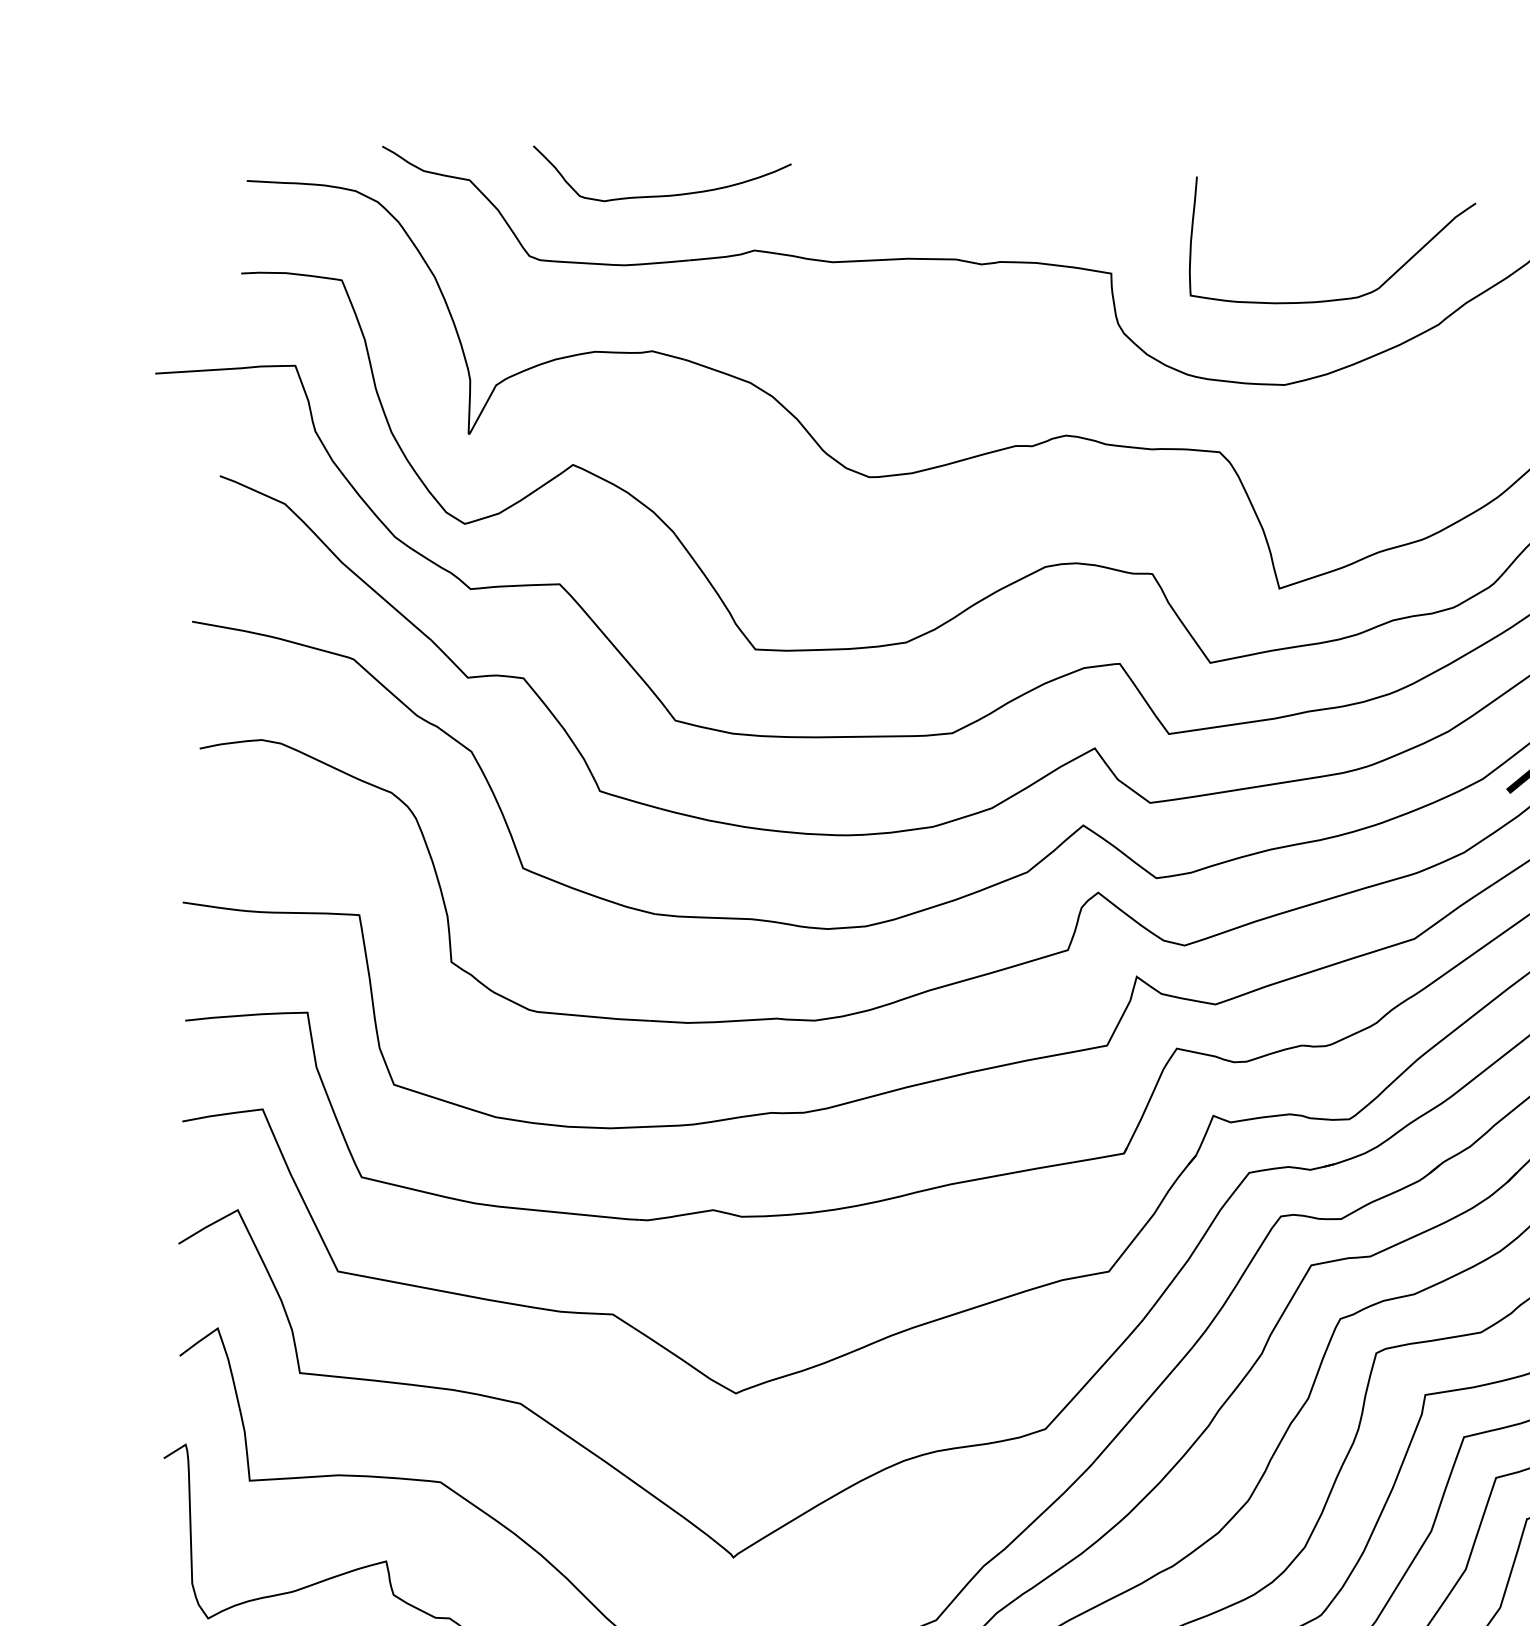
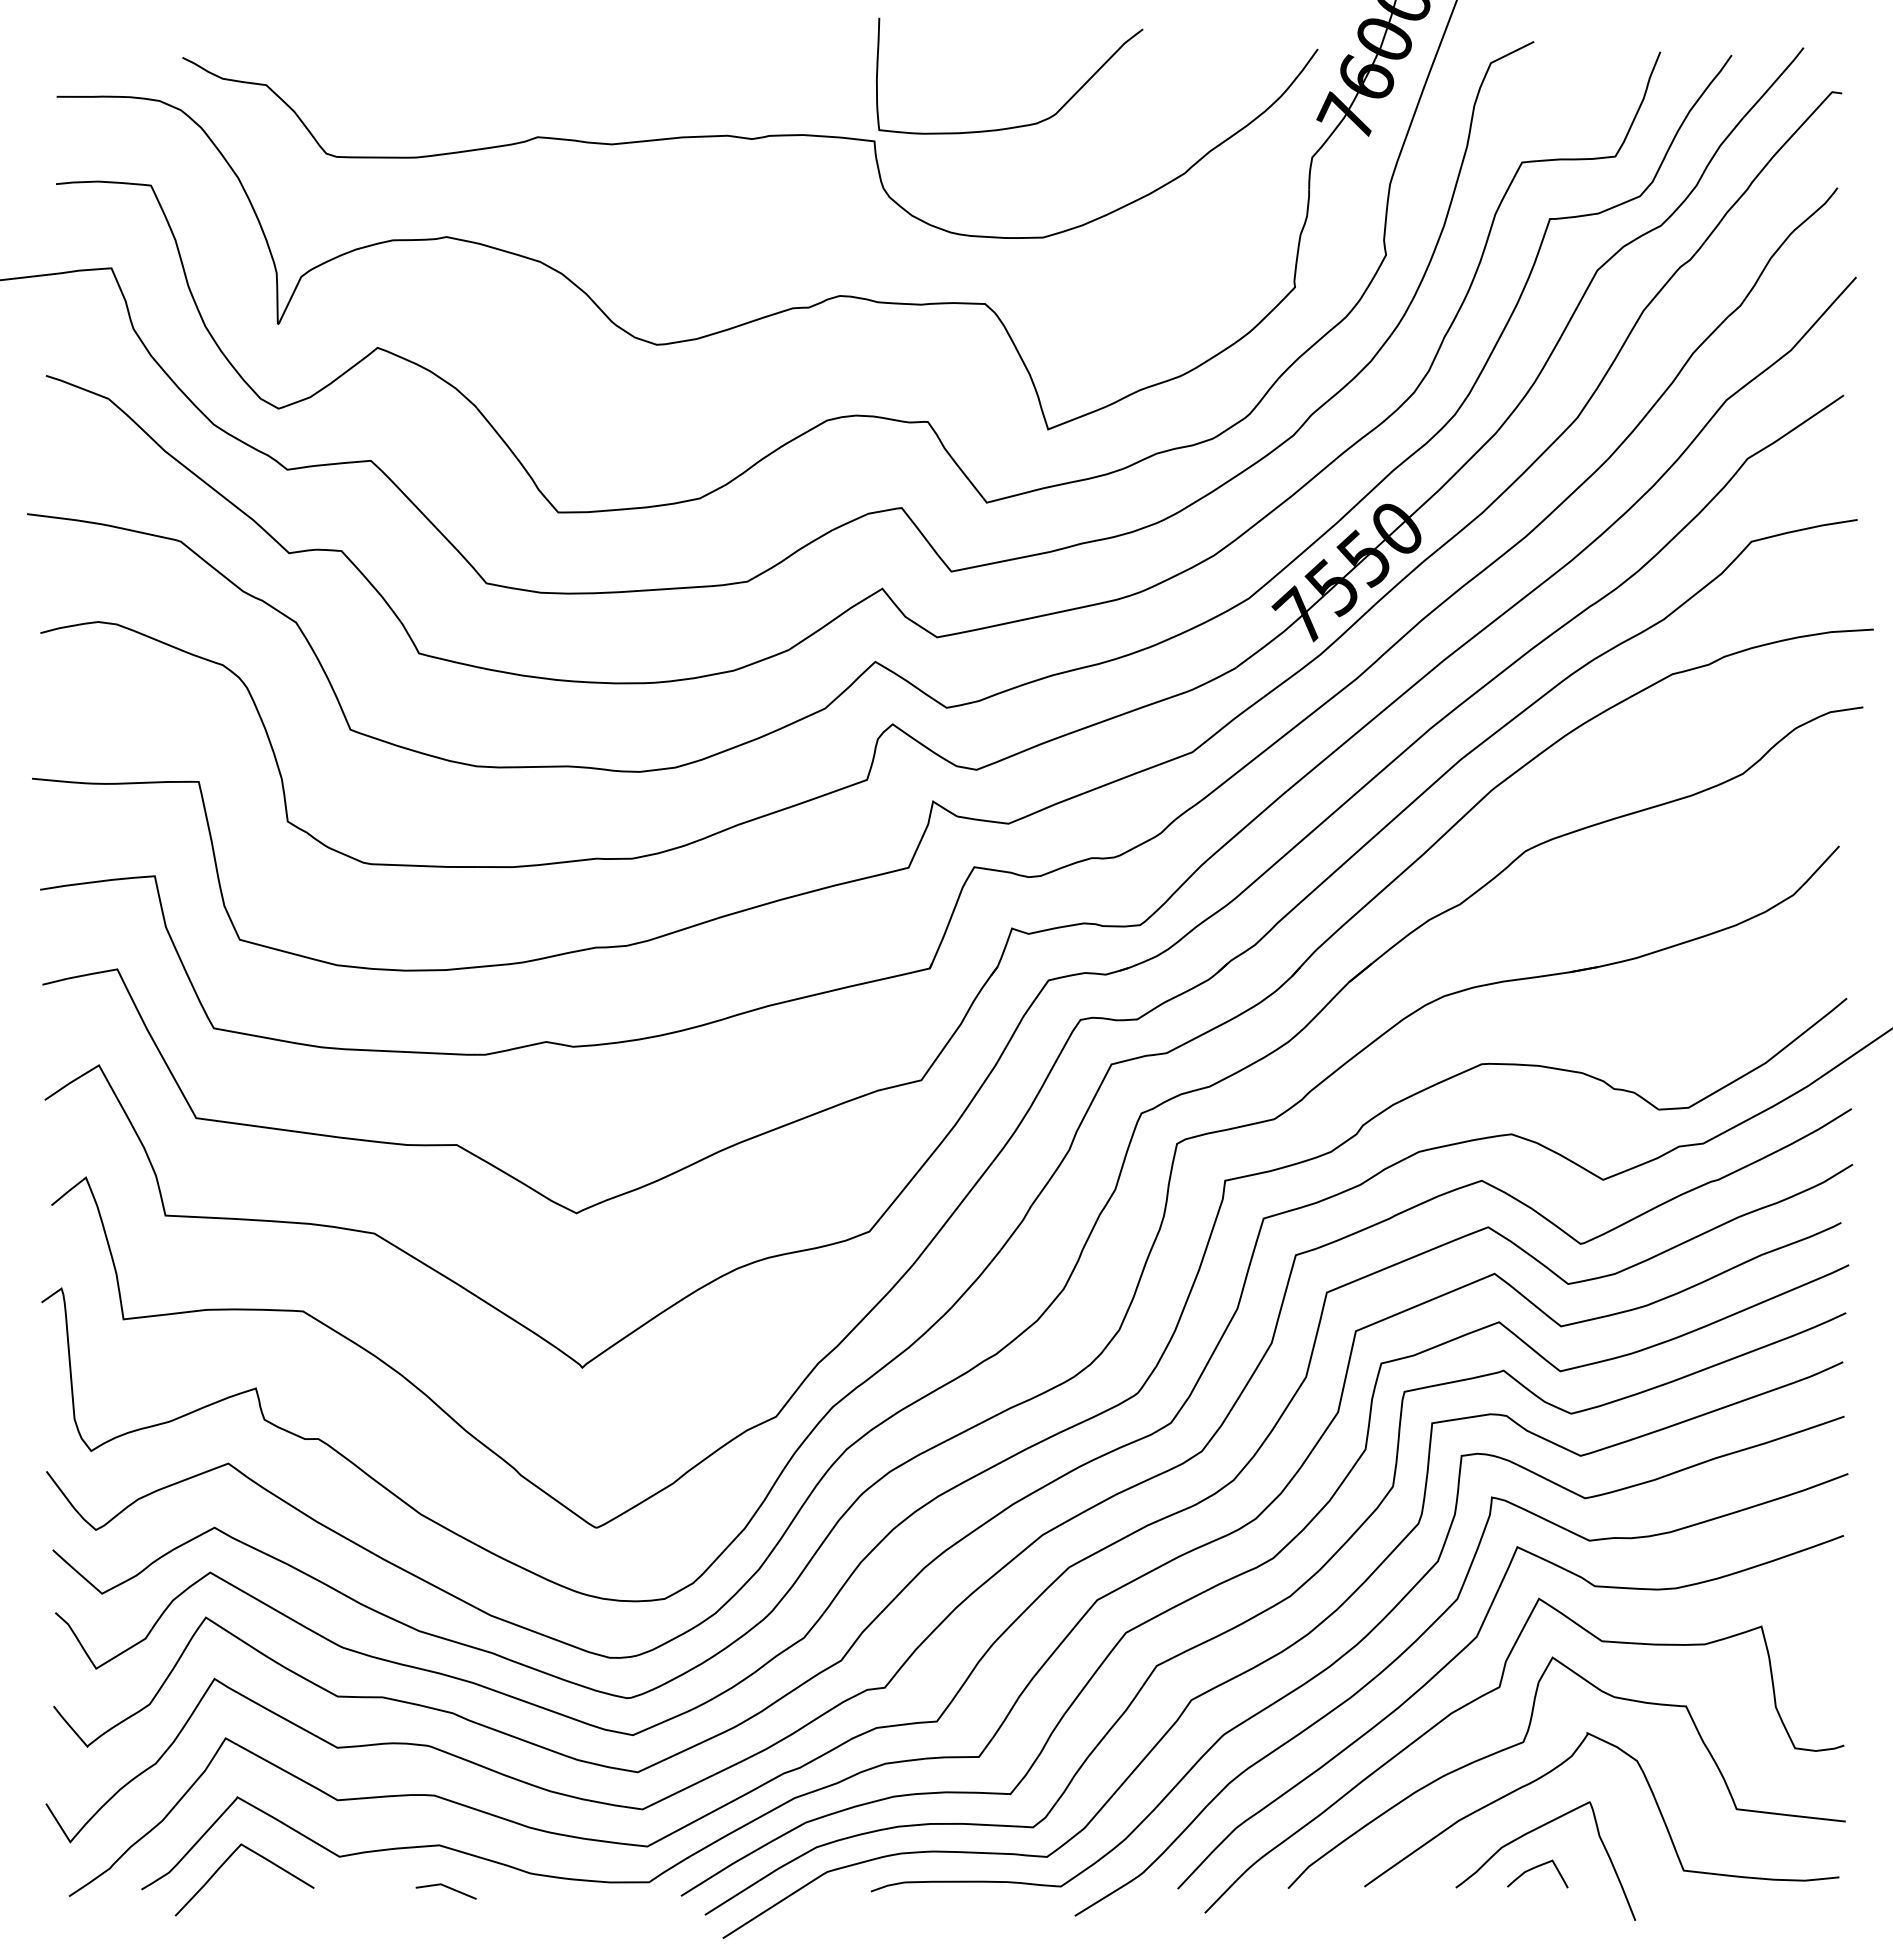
part: (661, 194) -> (447, 89), removed
curve: (1339, 298) -> (1019, 125), moved

